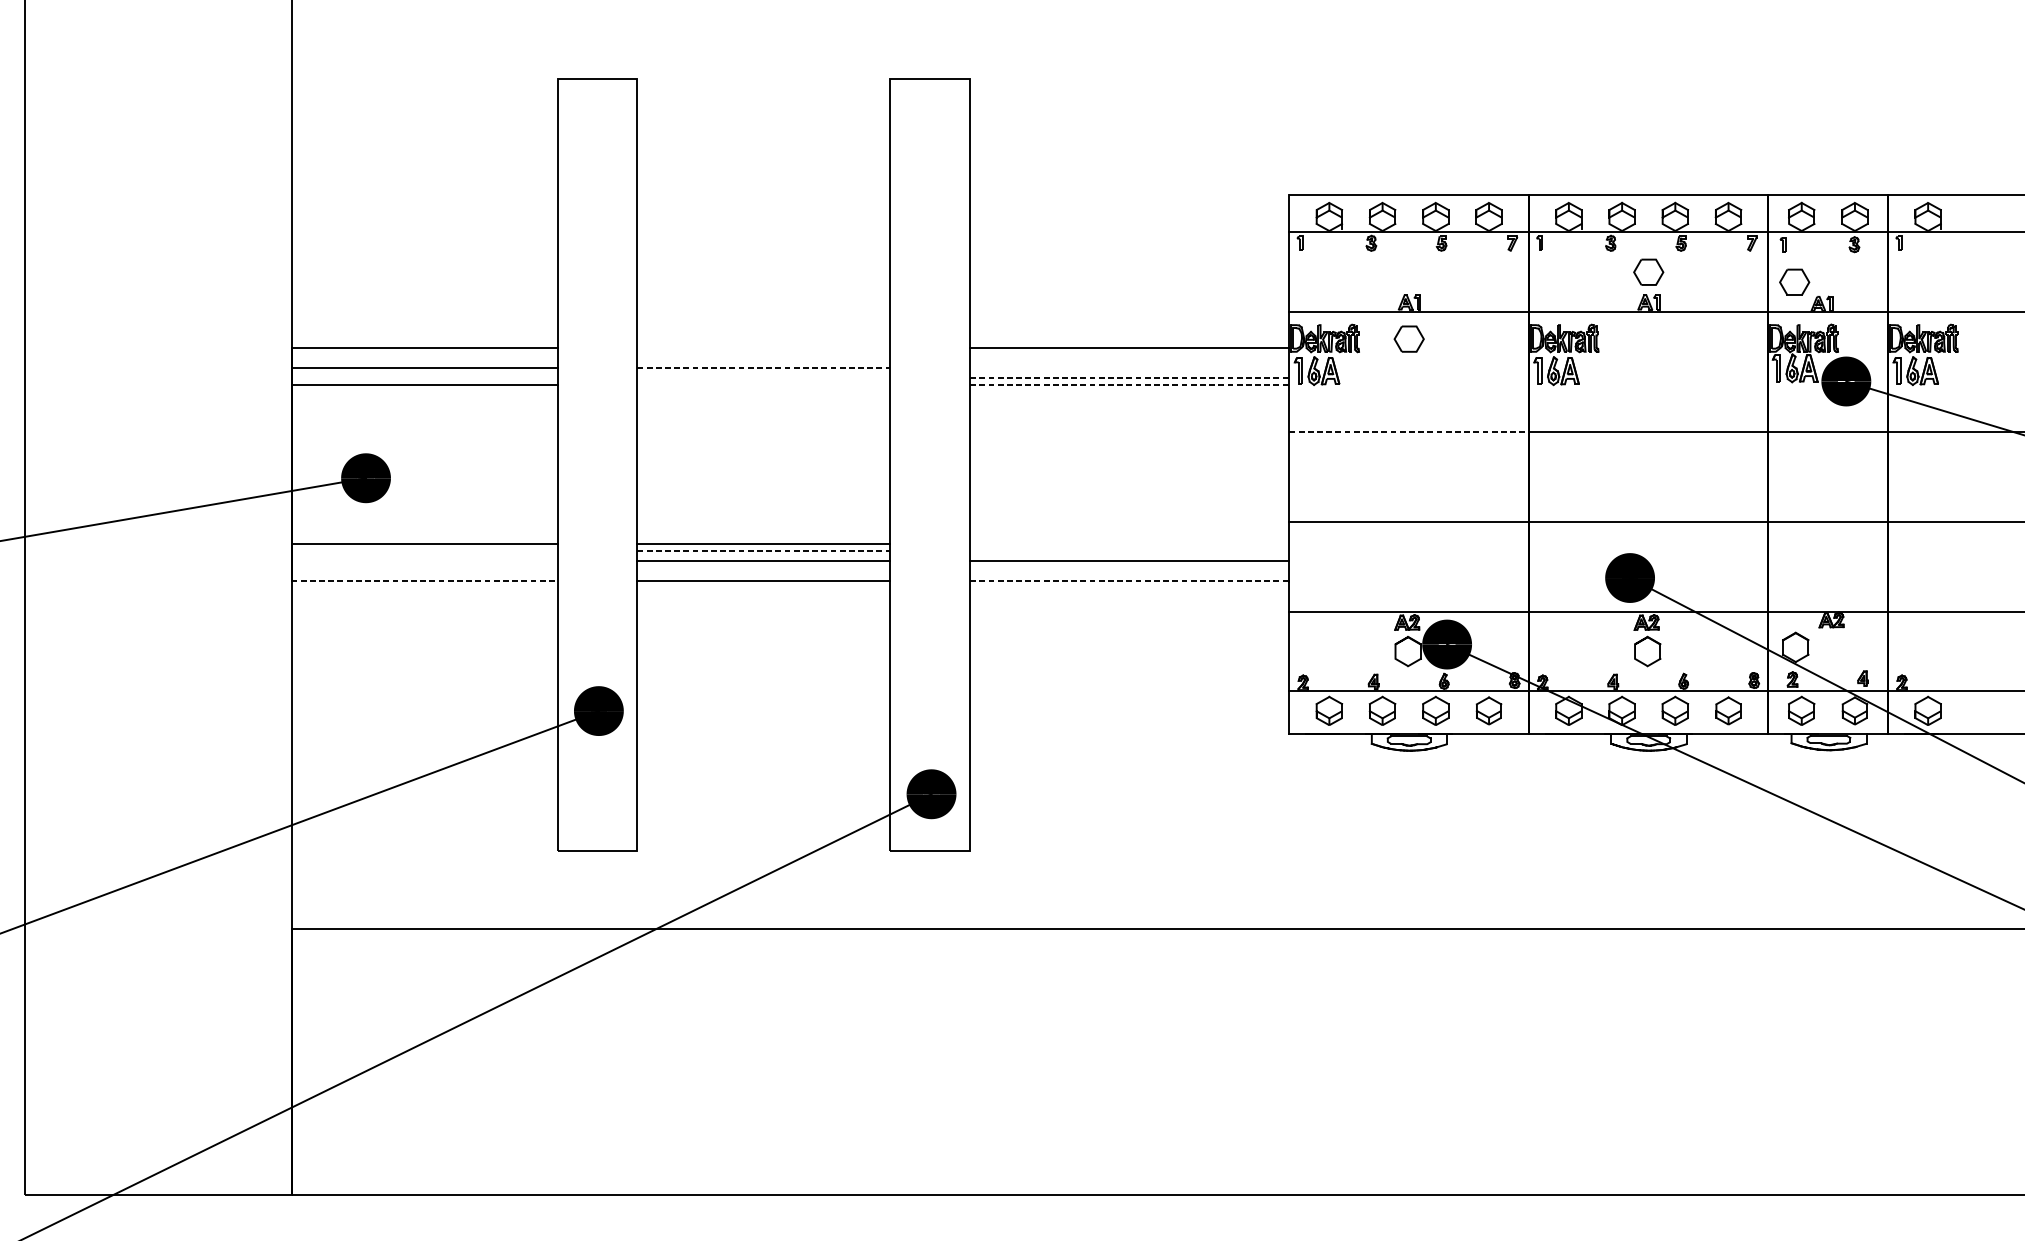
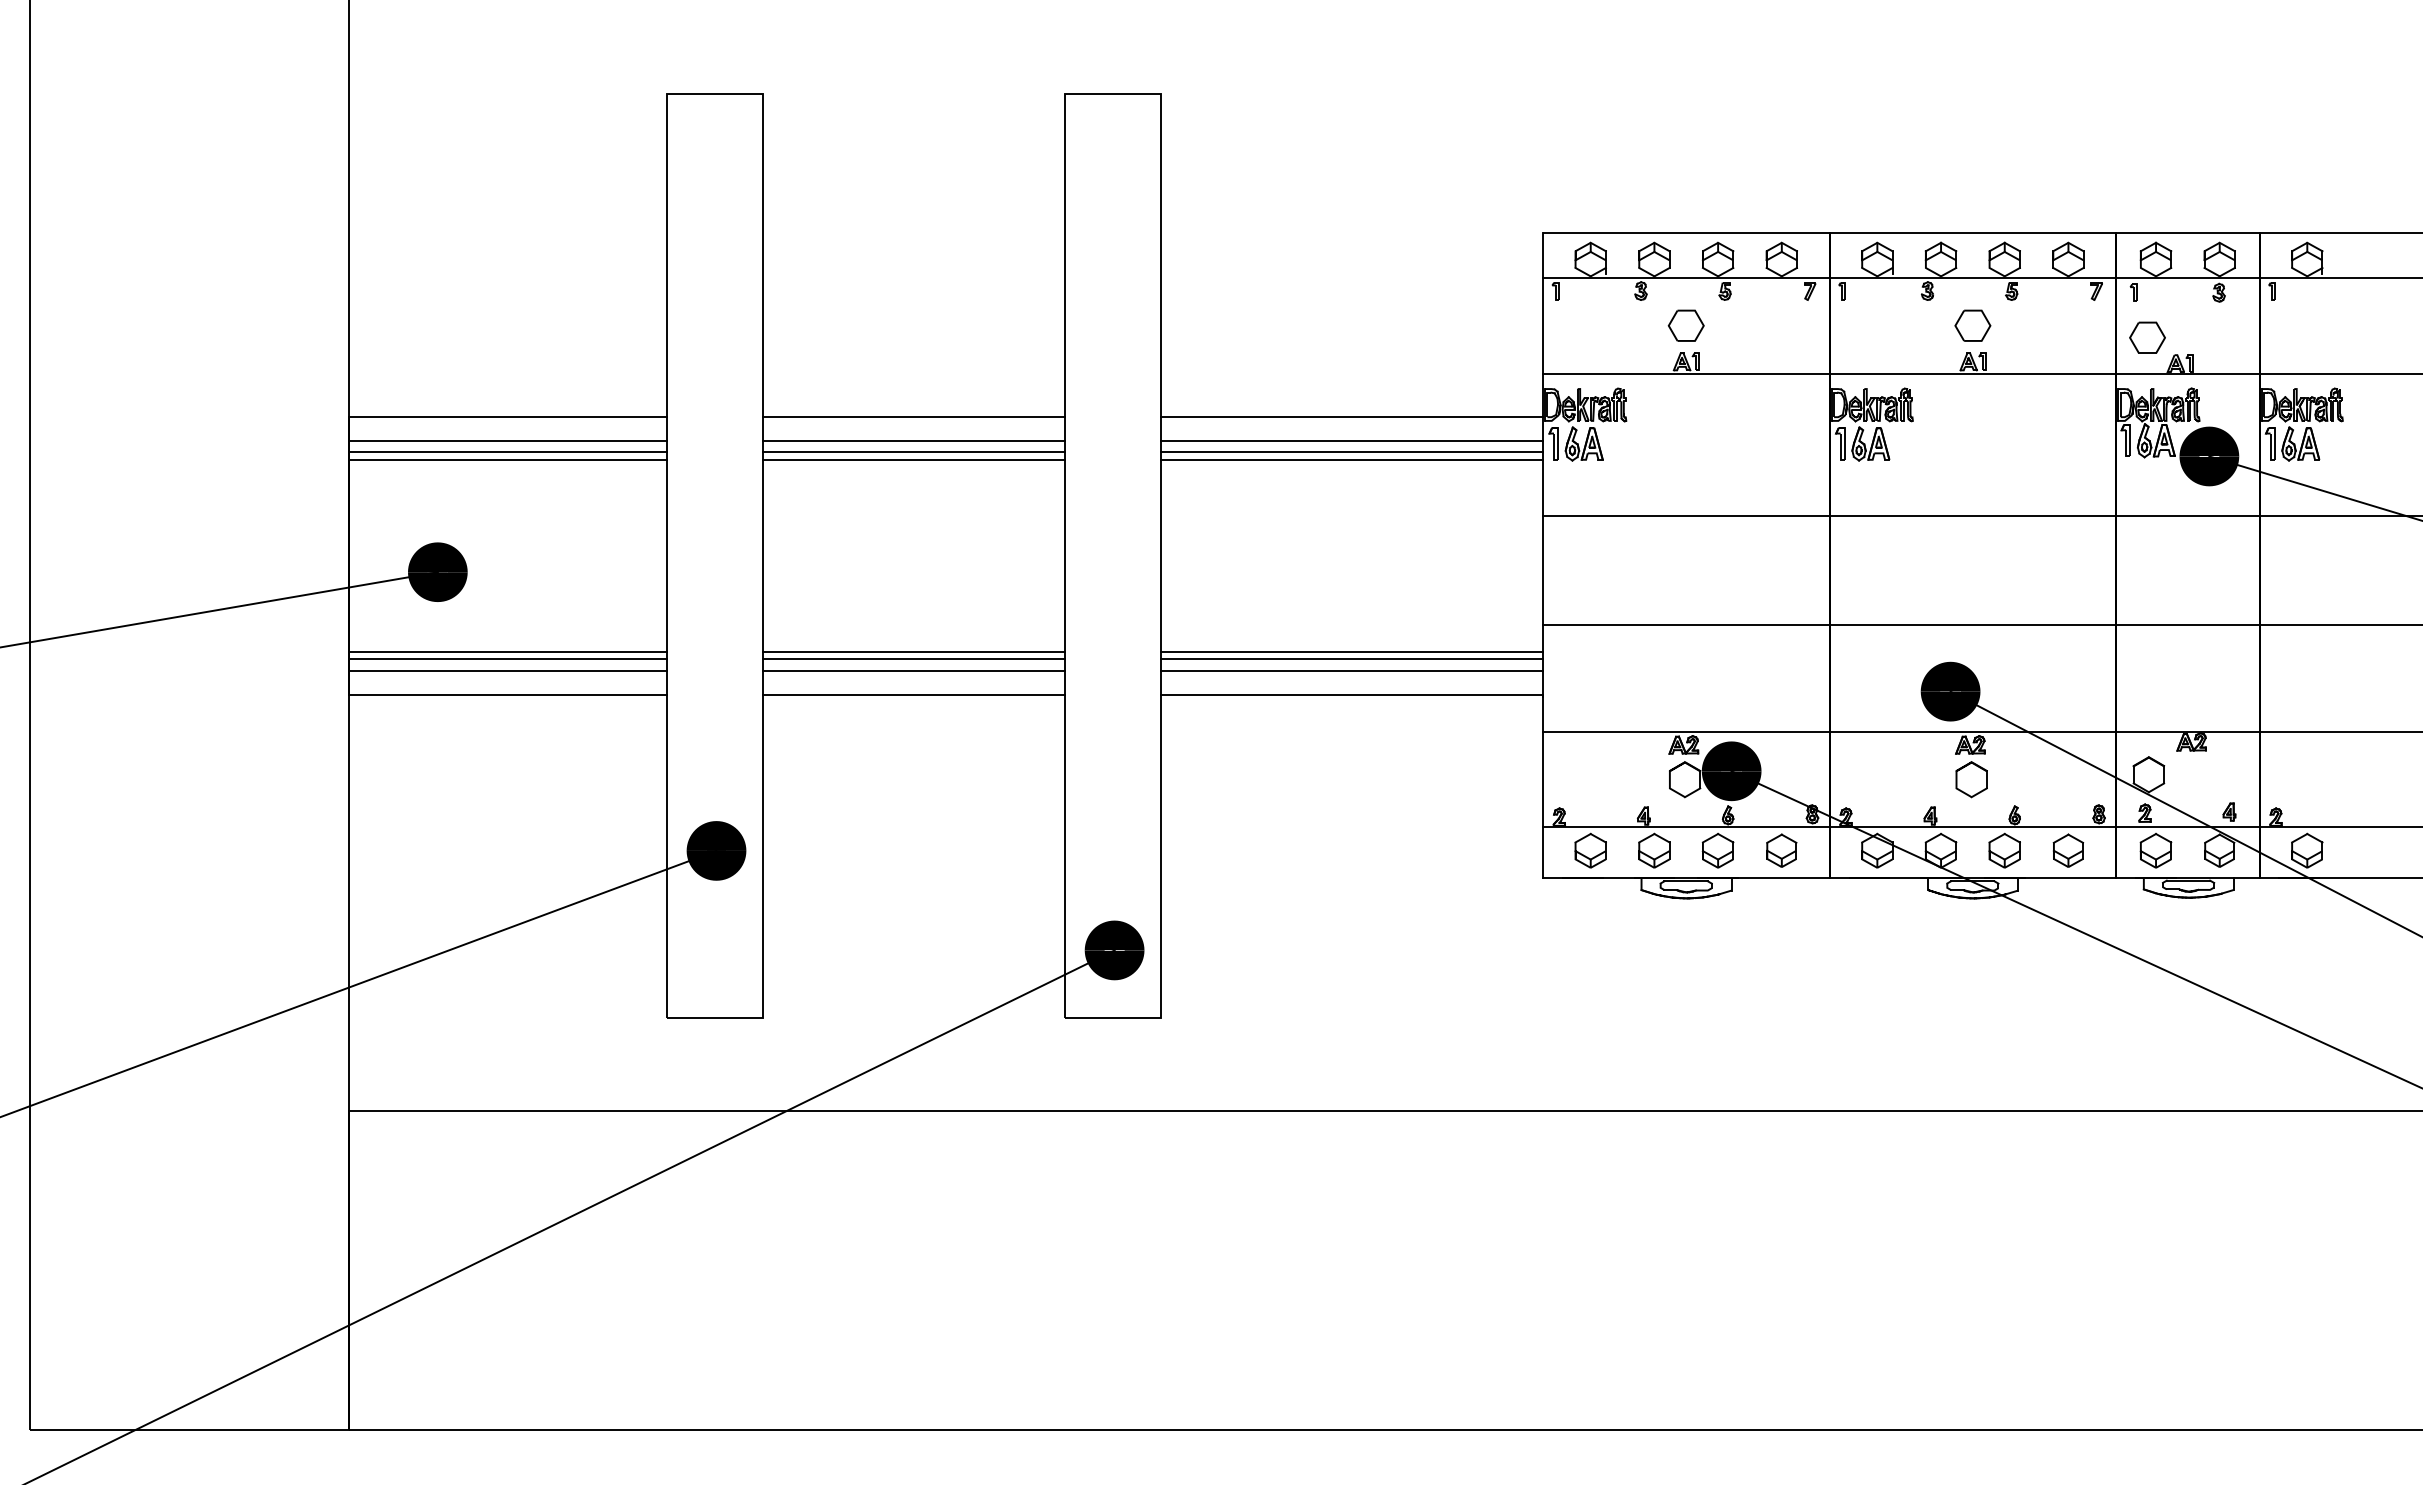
part: (1408, 338) -> (1685, 325), moved
line: (763, 348) -> (913, 416), added
line: (764, 368) -> (914, 440), dashed -> solid
line: (1129, 368) -> (1351, 440), added
line: (424, 378) -> (507, 452), added
line: (763, 378) -> (913, 452), added
line: (1130, 378) -> (1352, 452), dashed -> solid
line: (763, 384) -> (913, 460), added
line: (1130, 384) -> (1352, 460), dashed -> solid
line: (1409, 431) -> (1686, 516), dashed -> solid
line: (1129, 544) -> (1351, 651), added
line: (424, 551) -> (507, 659), added
line: (764, 551) -> (914, 659), dashed -> solid
line: (1129, 551) -> (1351, 659), added
line: (424, 561) -> (507, 671), added
line: (425, 581) -> (508, 695), dashed -> solid
line: (1130, 581) -> (1352, 695), dashed -> solid

